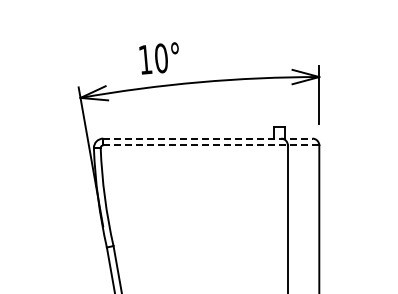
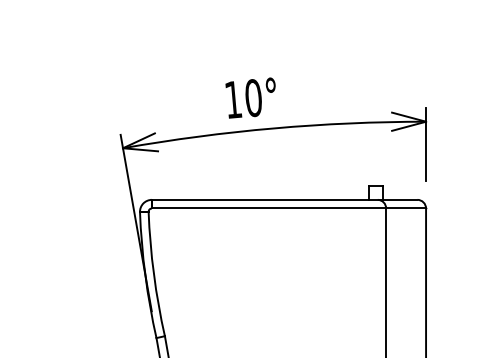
text: (158, 58) -> (249, 98), moved
line: (207, 138) -> (284, 199), dashed -> solid
line: (210, 145) -> (287, 208), dashed -> solid

